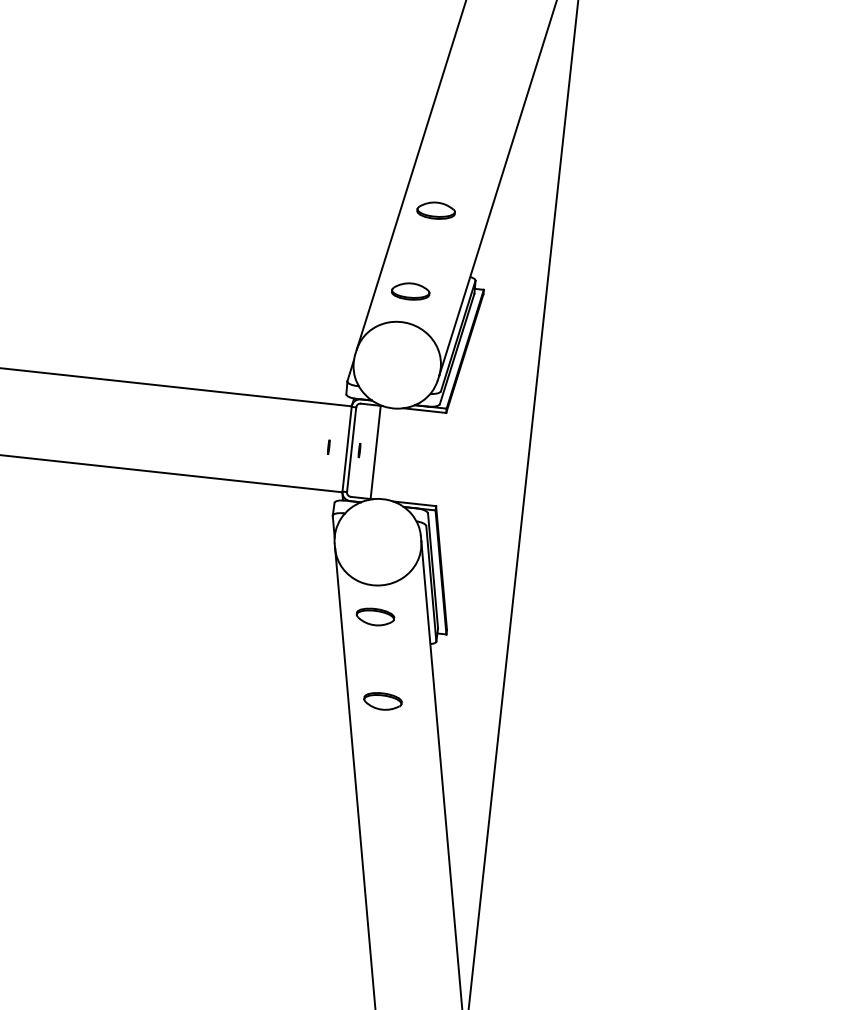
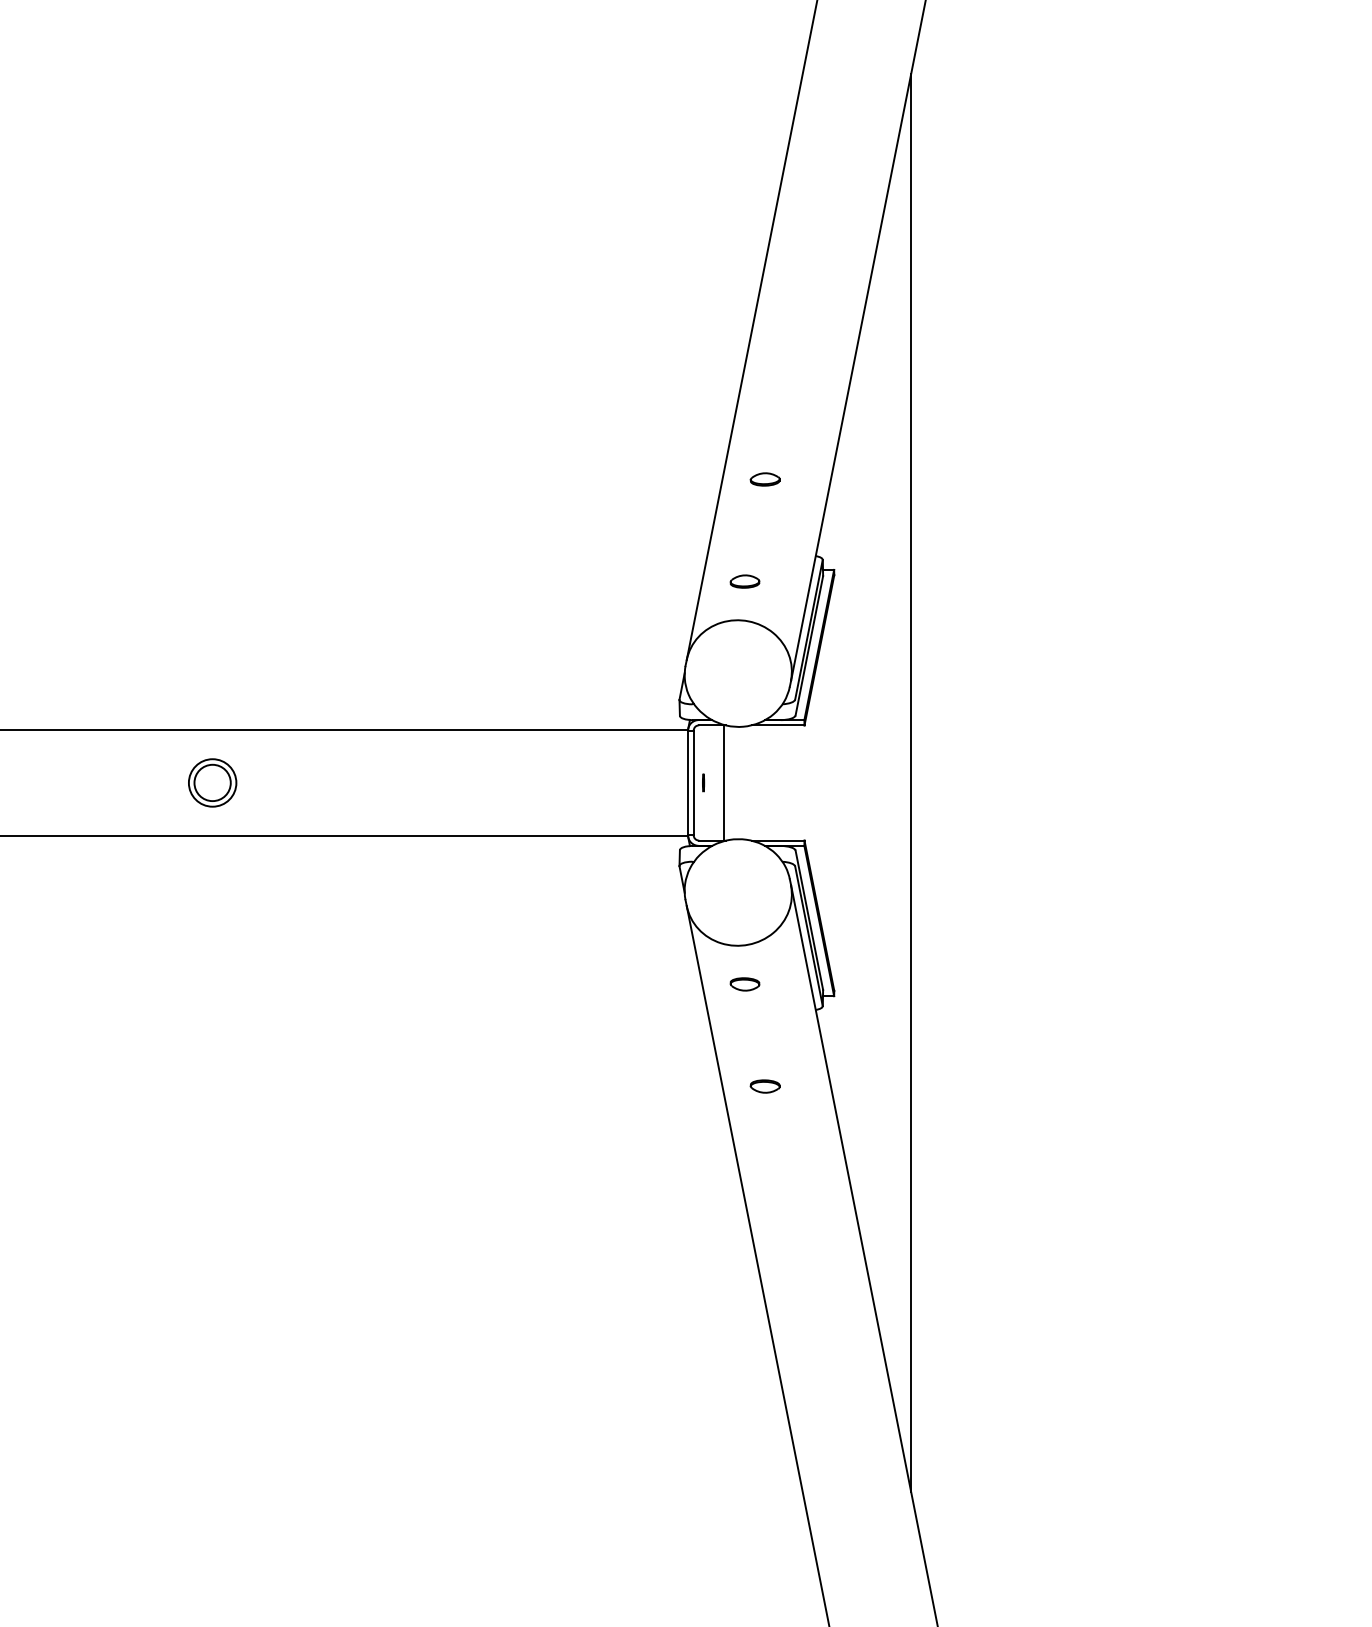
part: (435, 210) -> (764, 479), size x0.62
part: (410, 291) -> (744, 581), size x0.62
line: (328, 446) -> (665, 782), removed
part: (374, 617) -> (744, 984), size x0.62
part: (382, 701) -> (764, 1086), size x0.62

